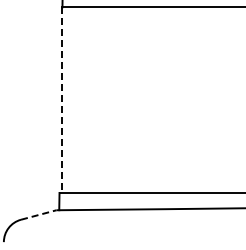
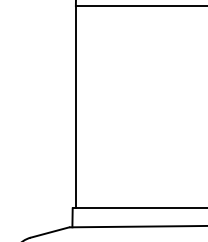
line: (62, 100) -> (75, 107), dashed -> solid
line: (39, 214) -> (50, 231), dashed -> solid

